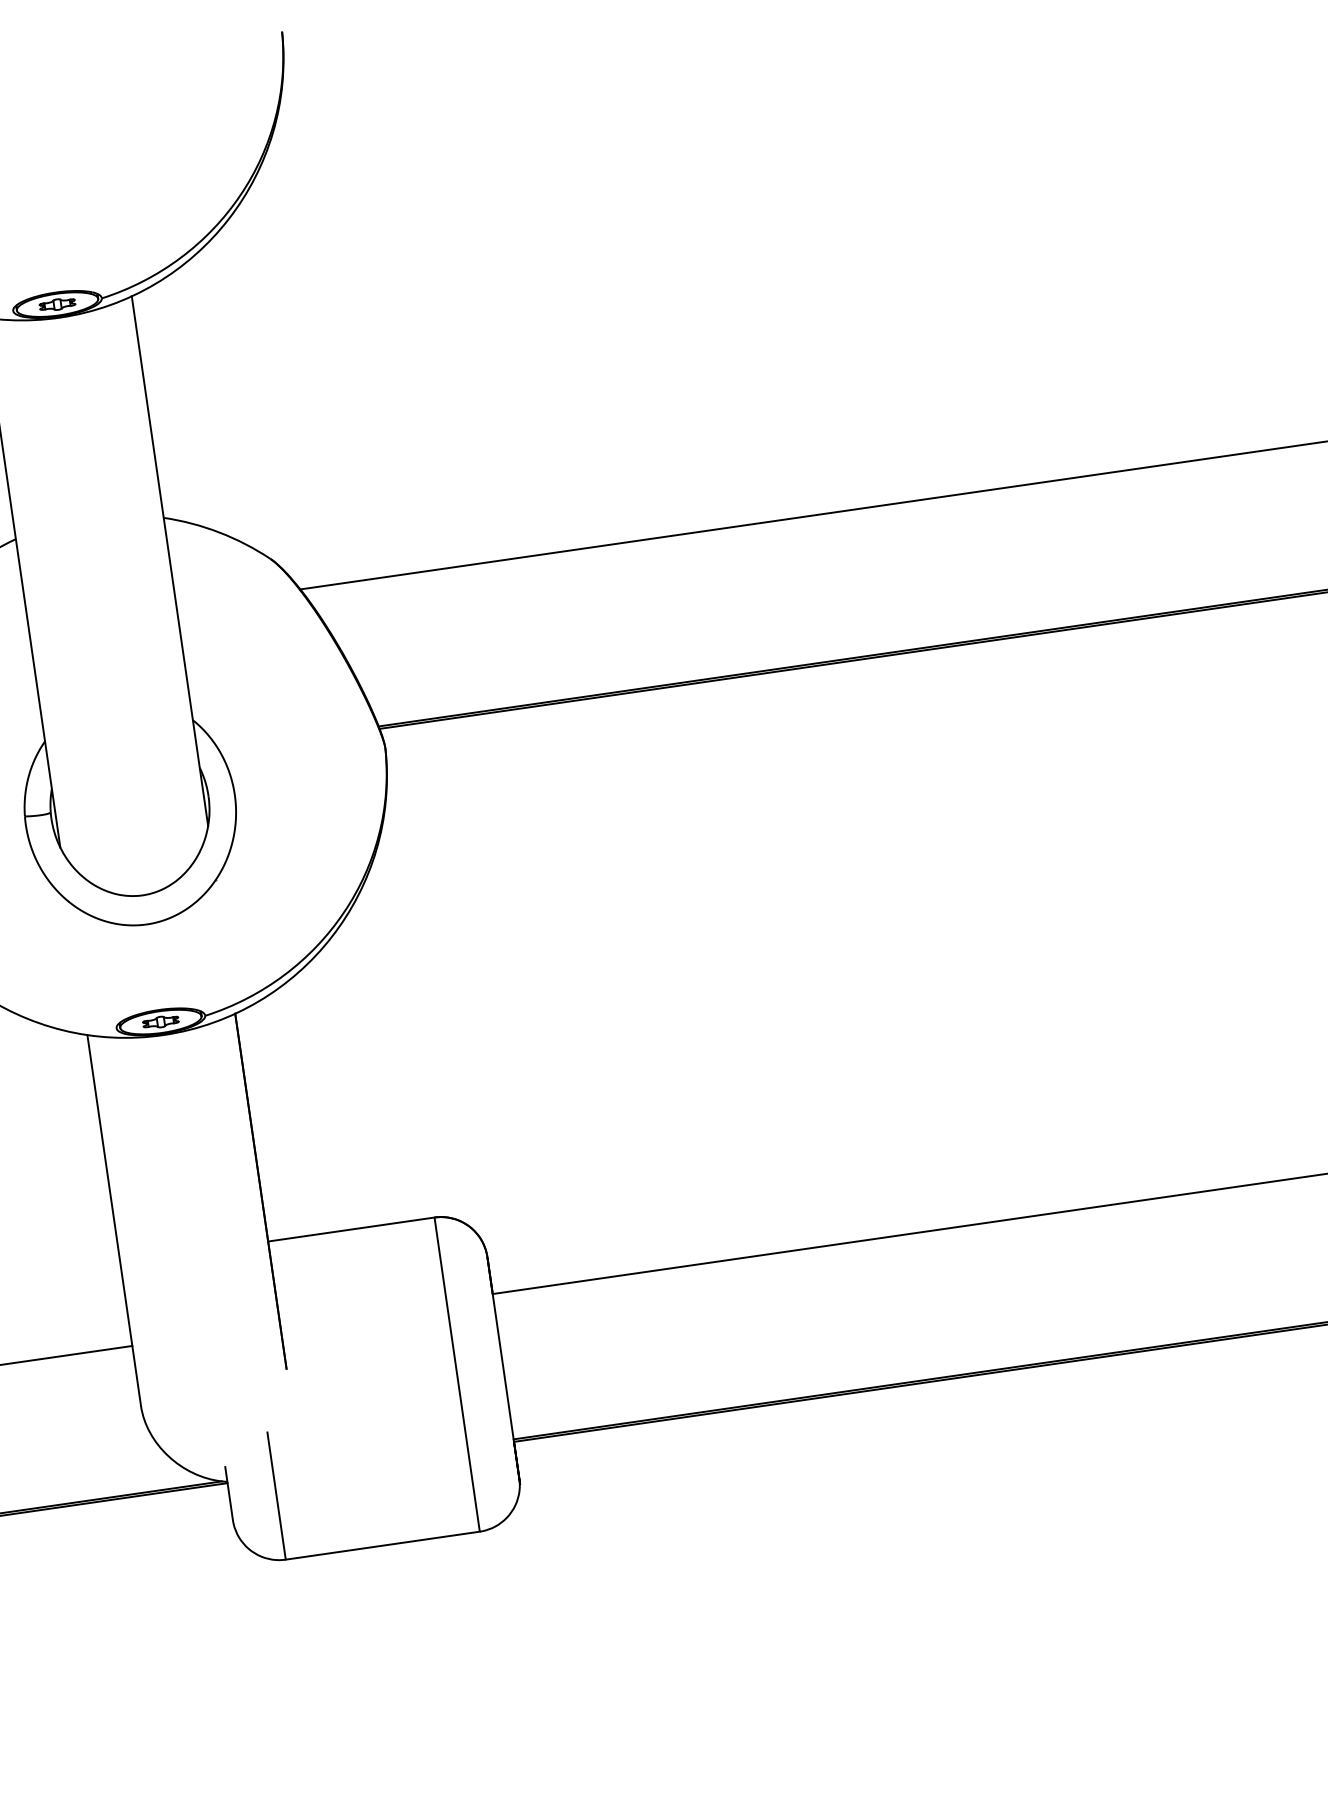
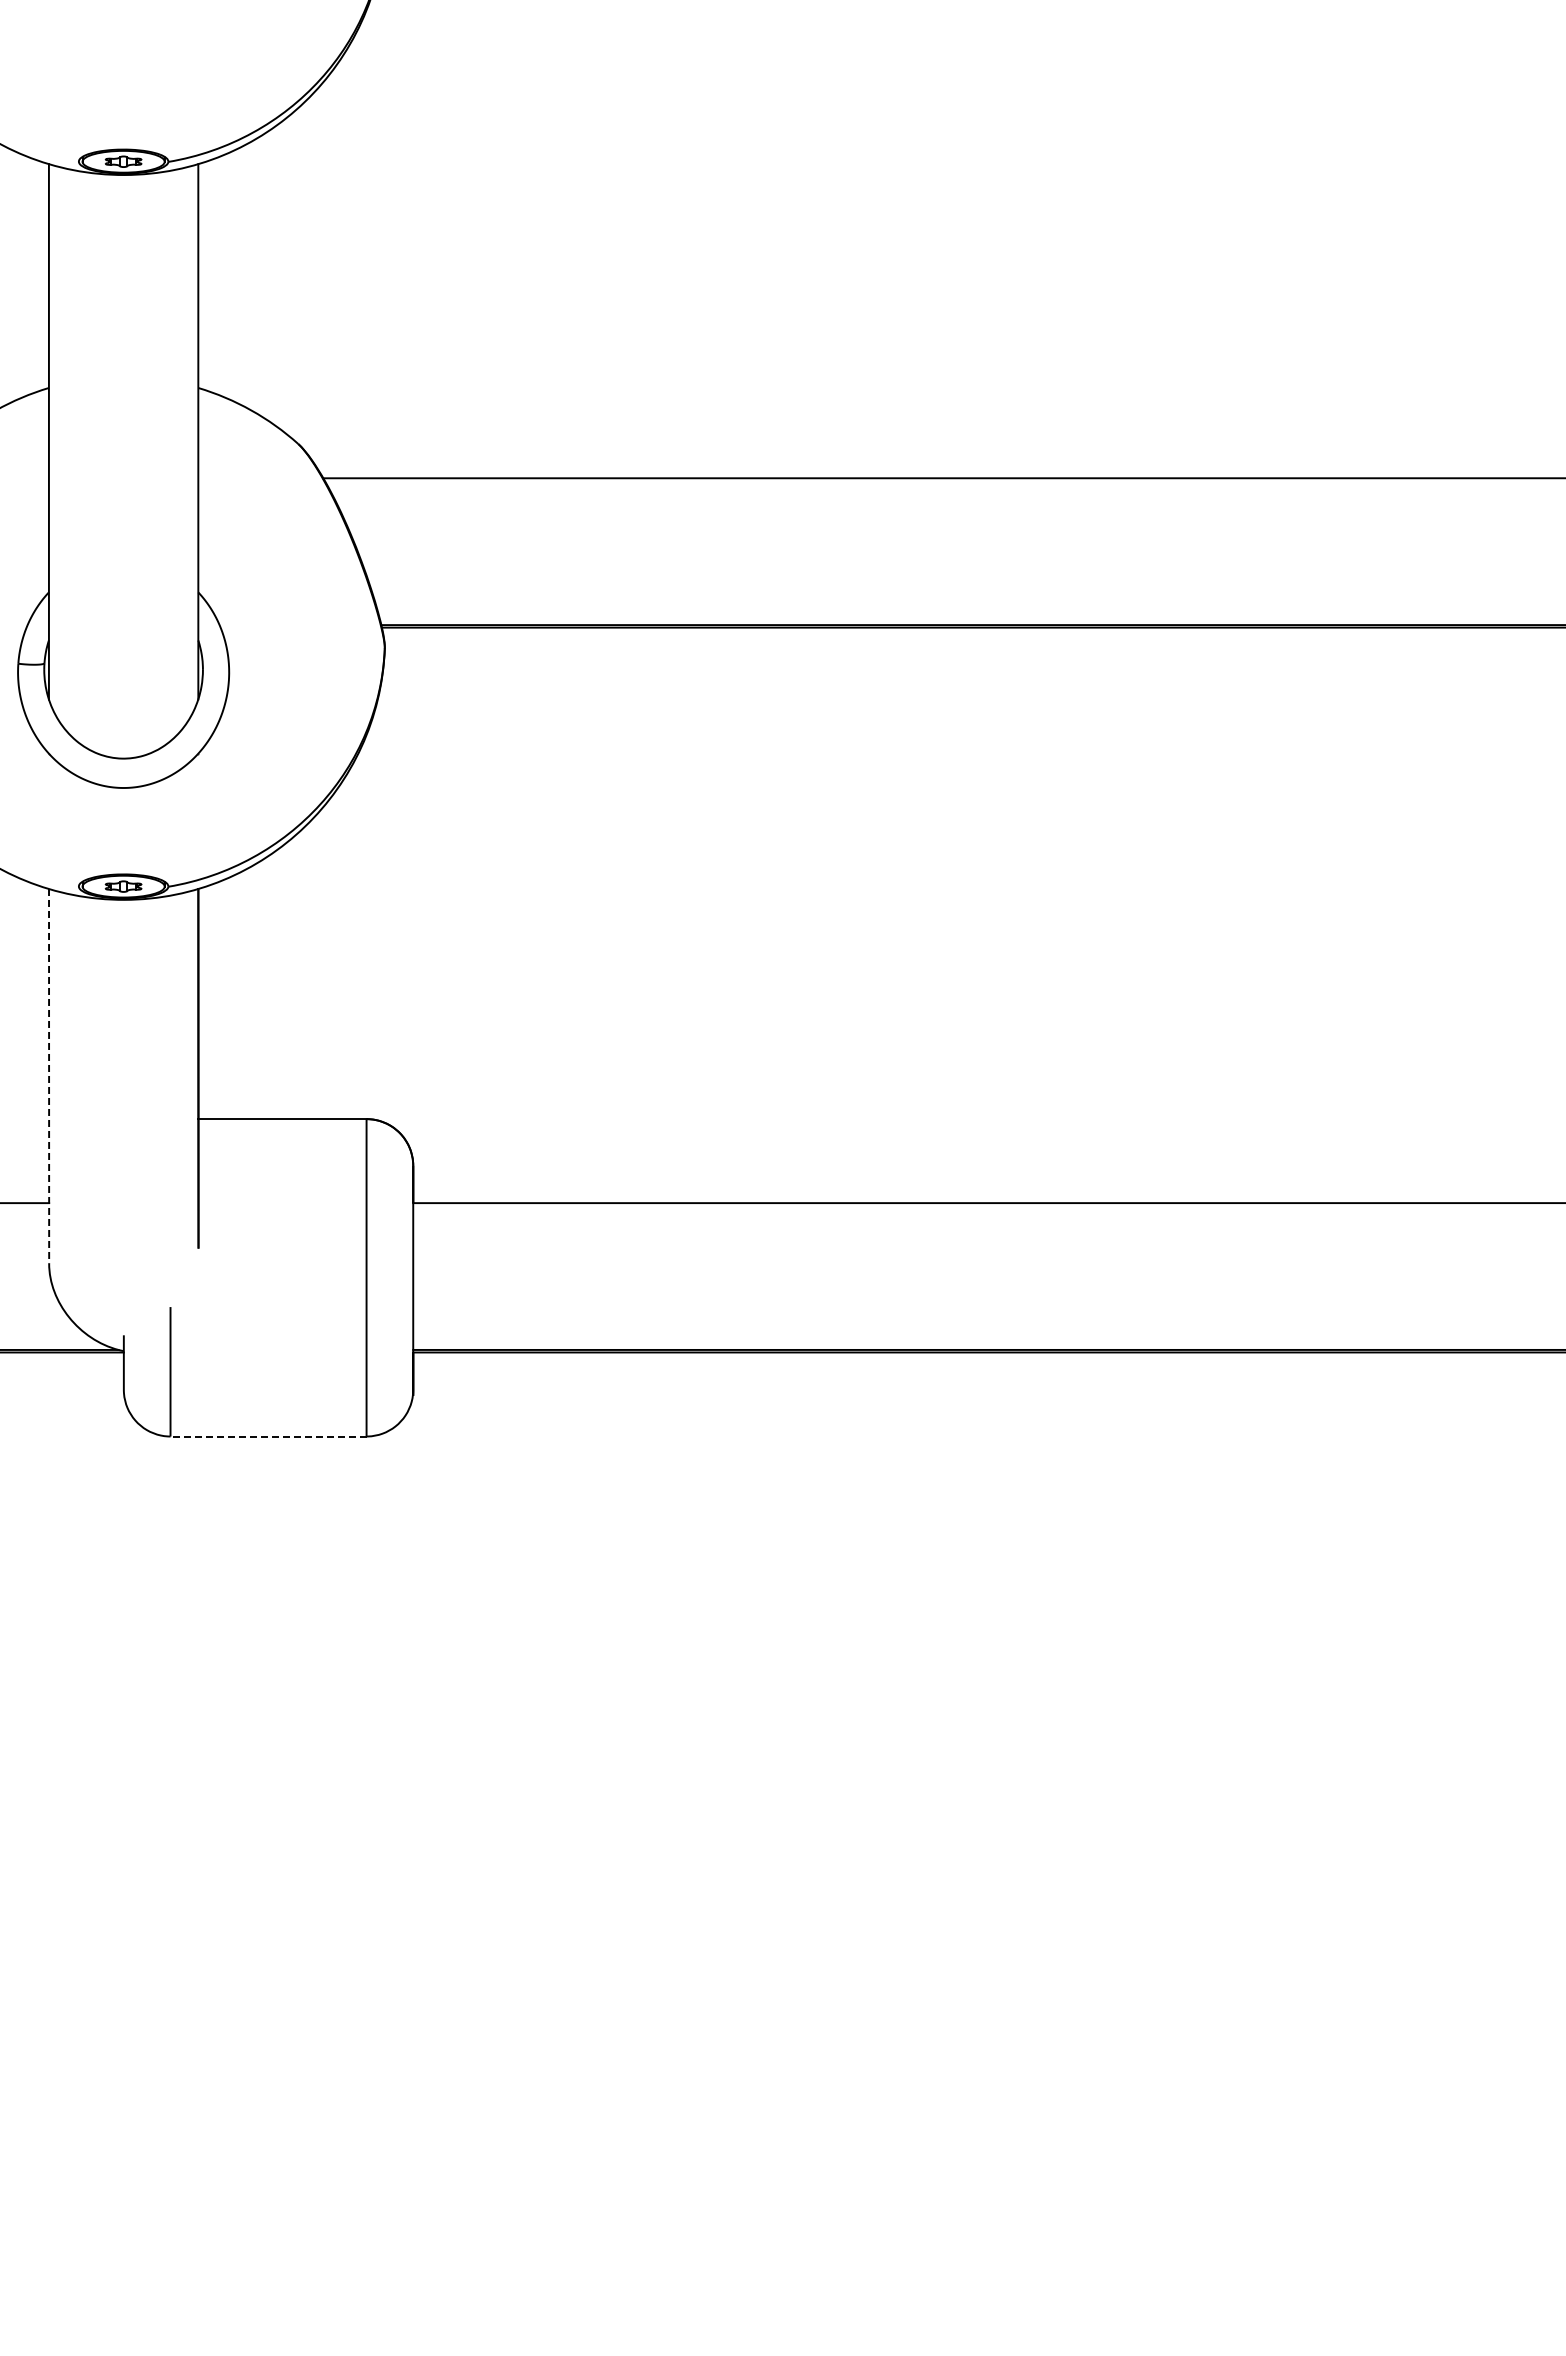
line: (114, 1220) -> (49, 1076), solid -> dashed
line: (382, 1545) -> (268, 1436), solid -> dashed

